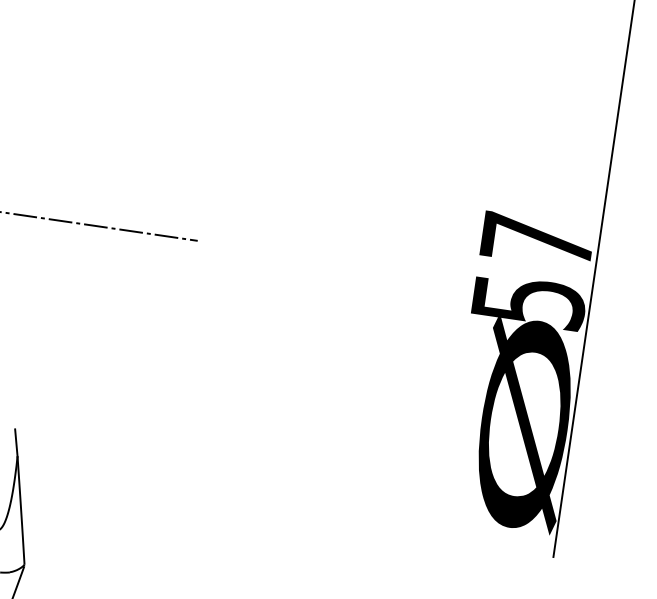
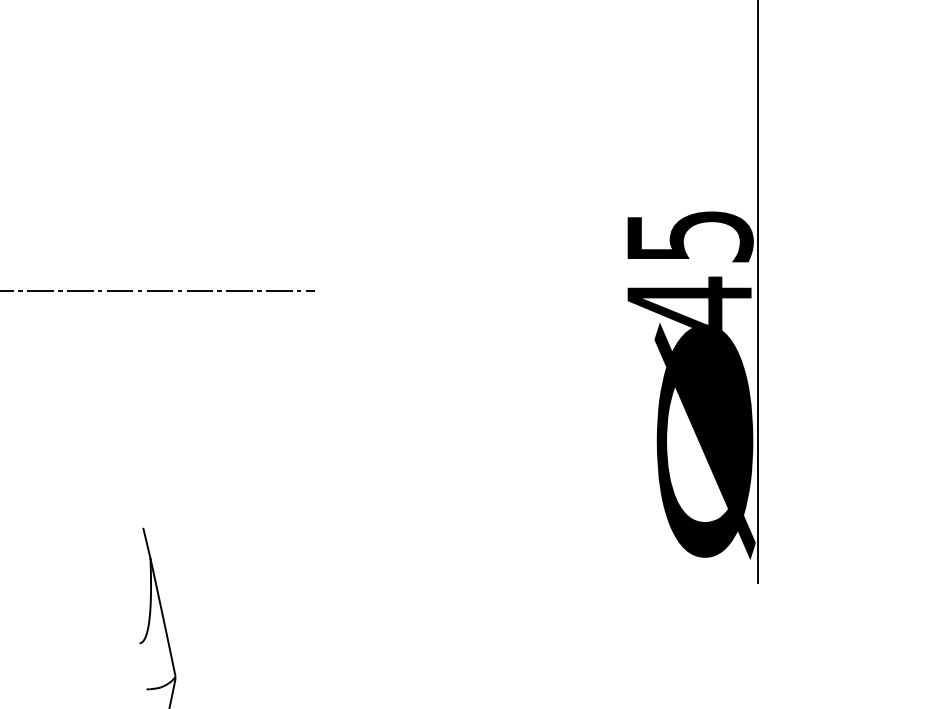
text: (533, 271) -> (690, 270), 57 -> 45

